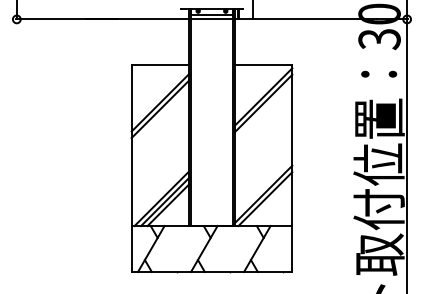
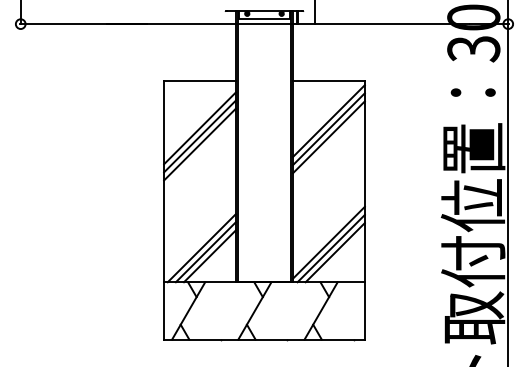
line: (263, 110) -> (328, 137), added
line: (159, 115) -> (199, 144), added
line: (268, 202) -> (334, 252), added

